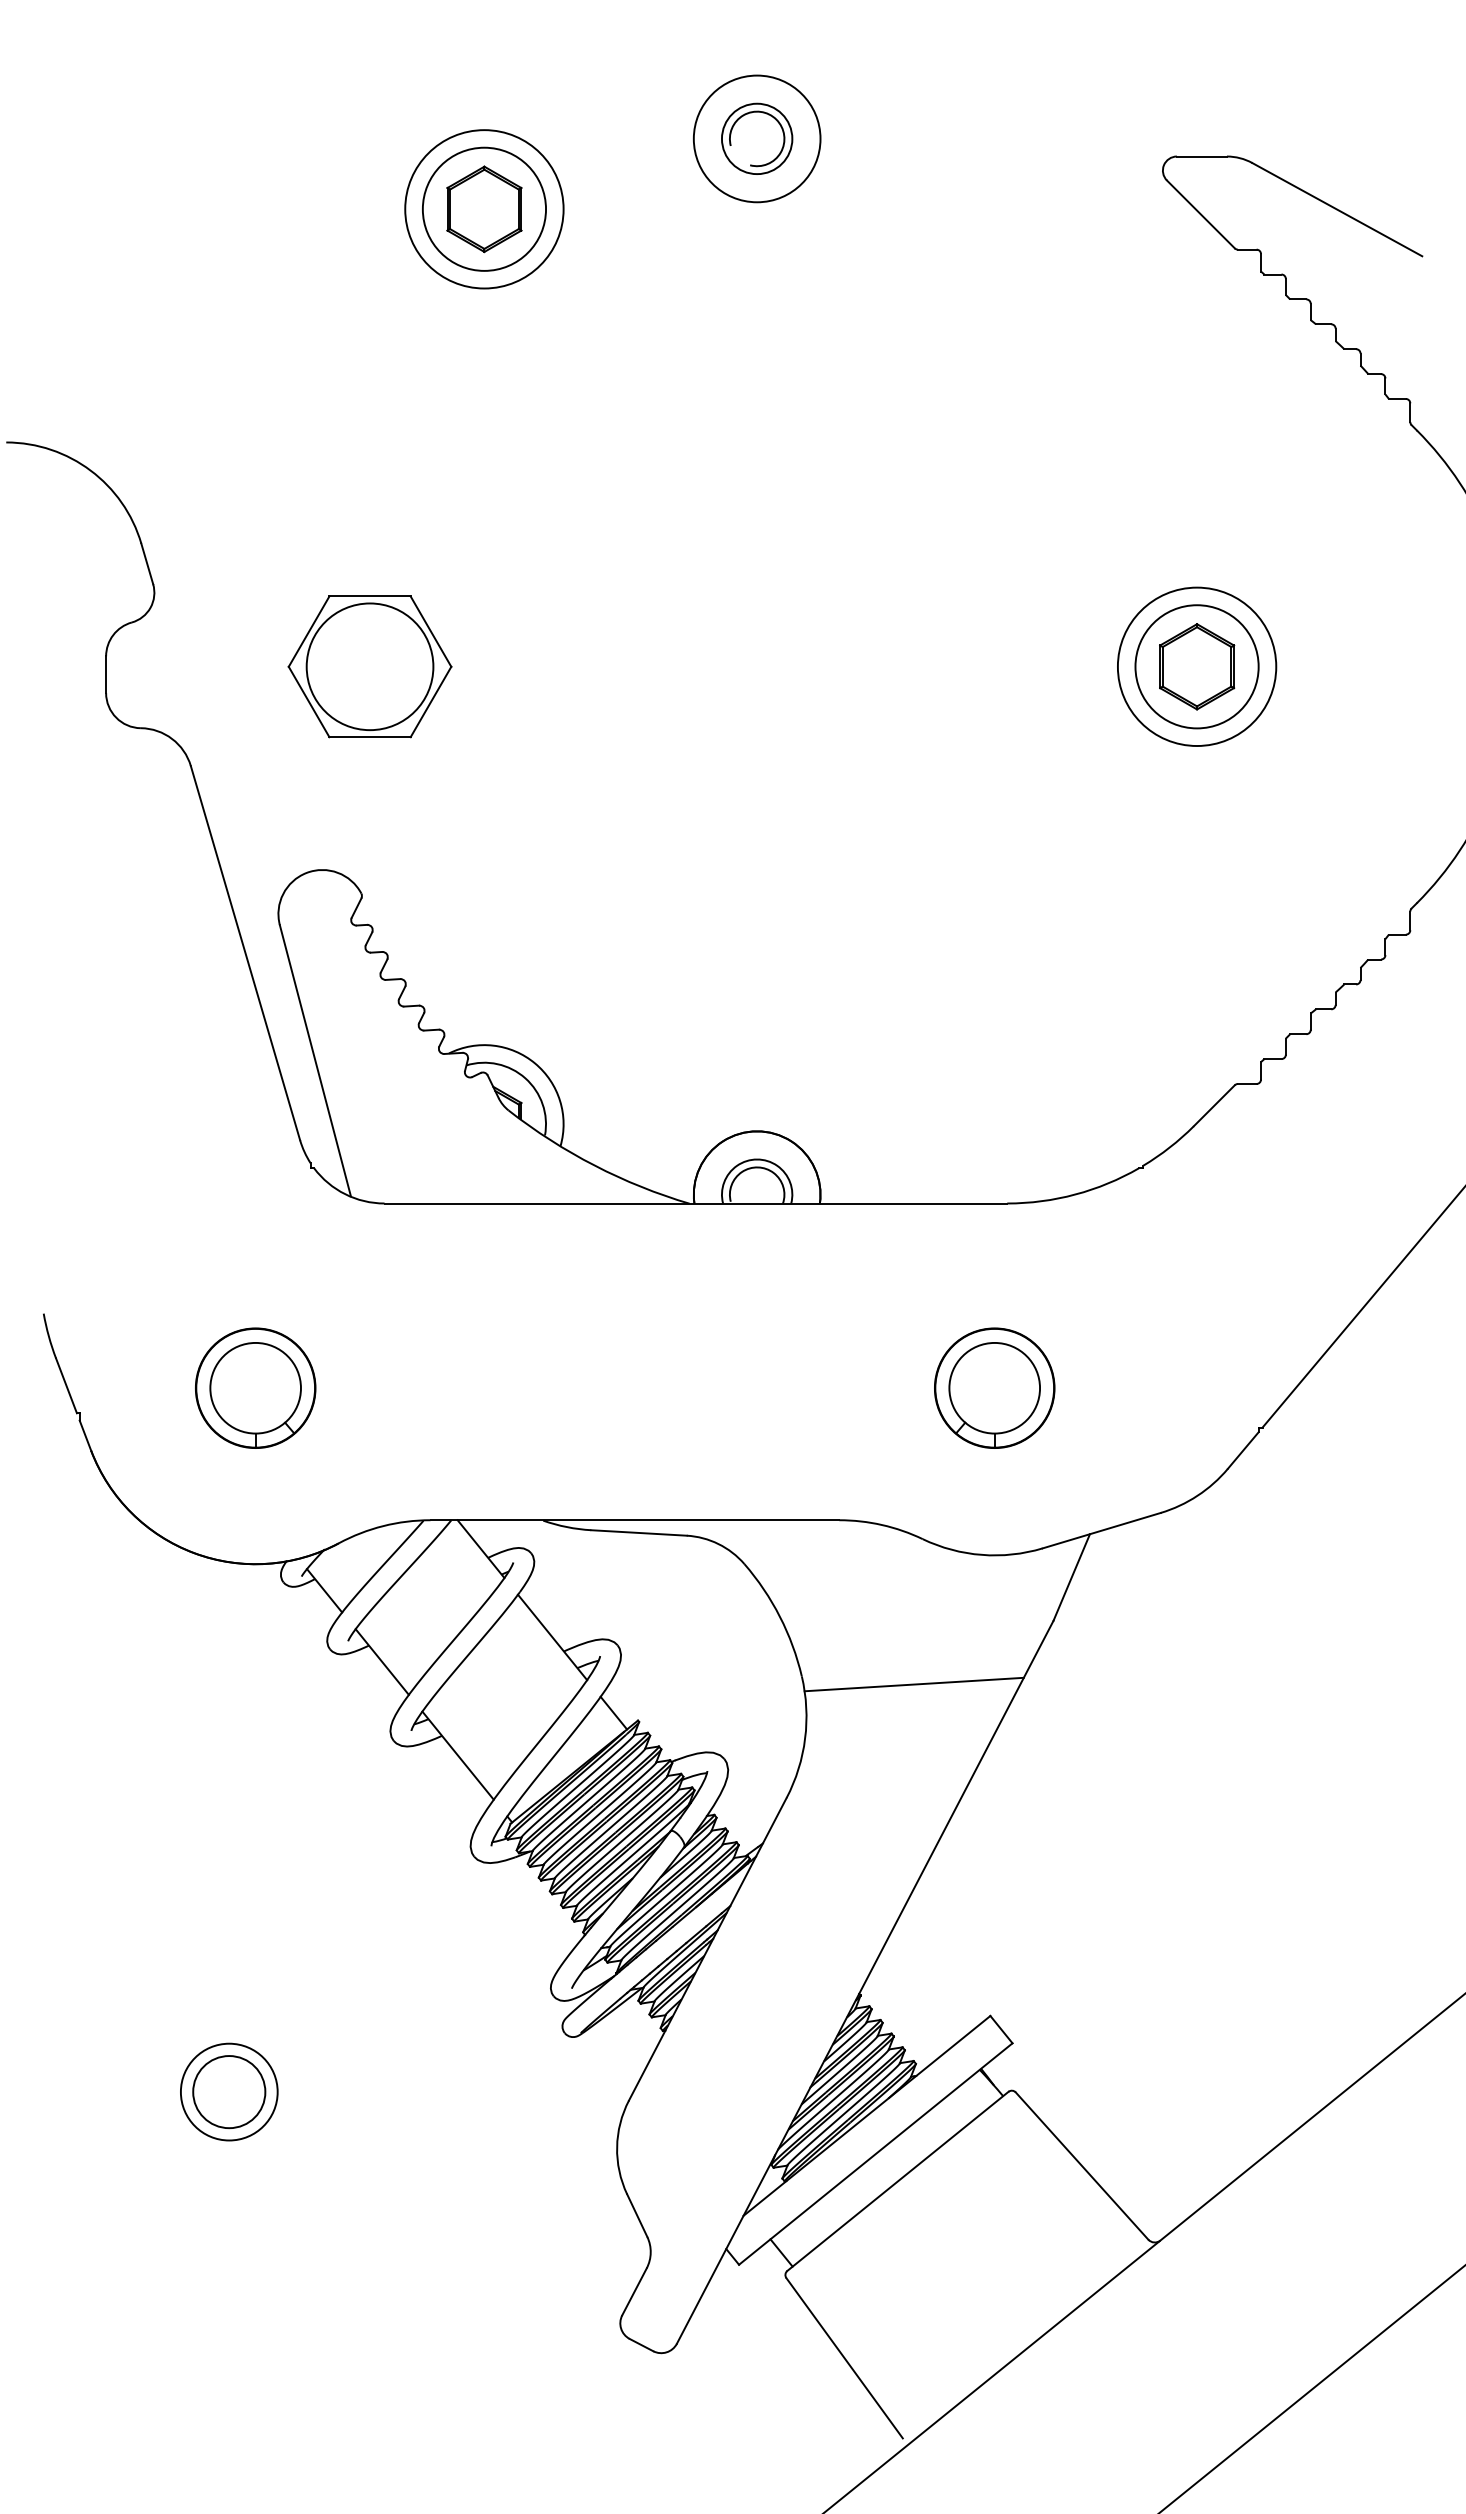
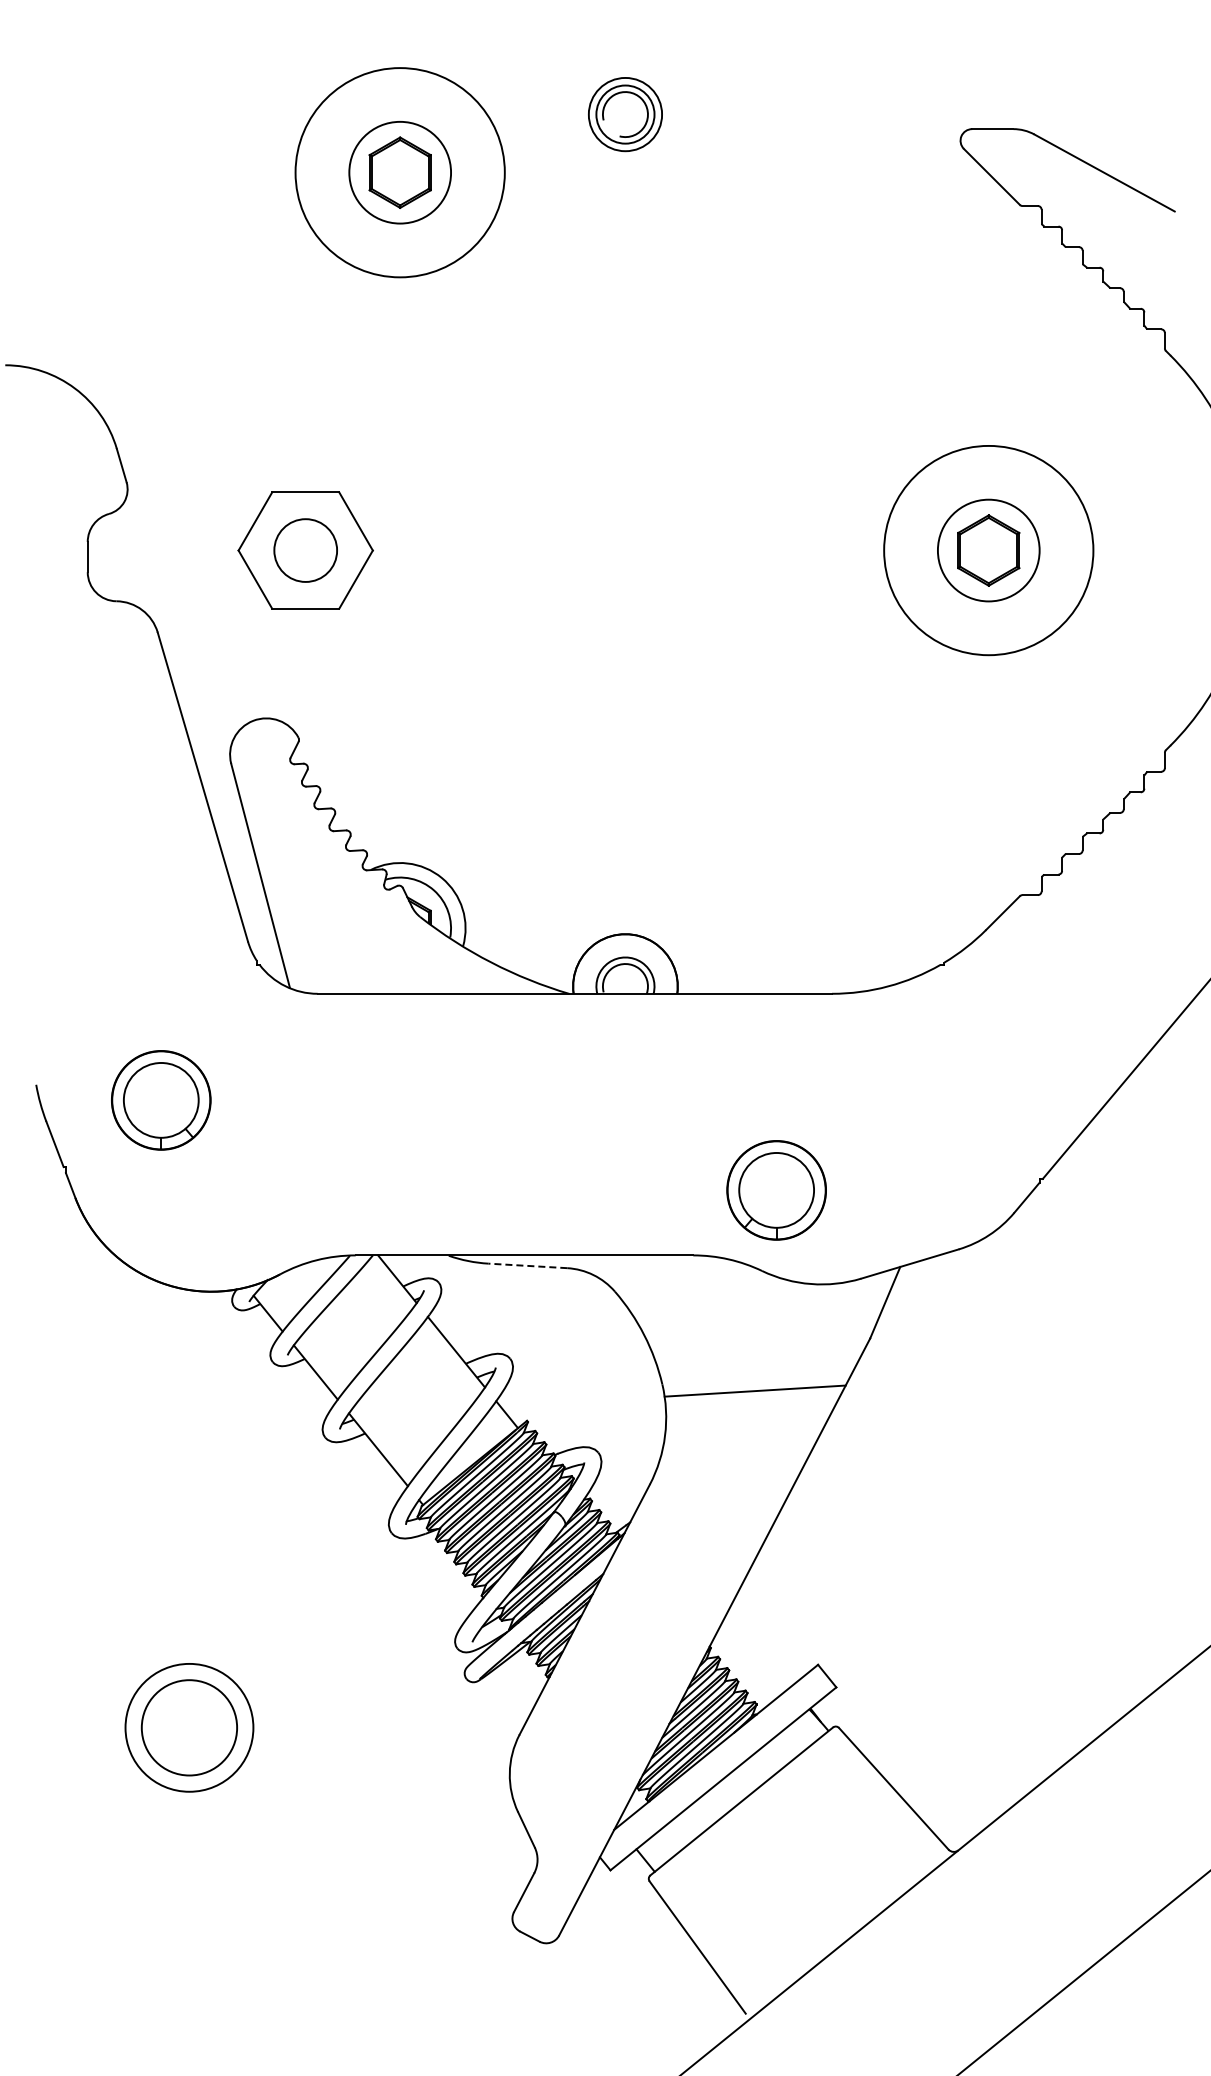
circle: (757, 138) -> (625, 114), size x0.7
circle: (483, 209) -> (399, 172), size x1.6
circle: (369, 666) -> (305, 550), size x0.6
circle: (1196, 666) -> (988, 550), size x1.6
part: (255, 1388) -> (161, 1100), moved
part: (994, 1388) -> (776, 1190), moved
line: (638, 1532) -> (527, 1265), solid -> dashed
part: (229, 2091) -> (189, 1727), size x1.6

